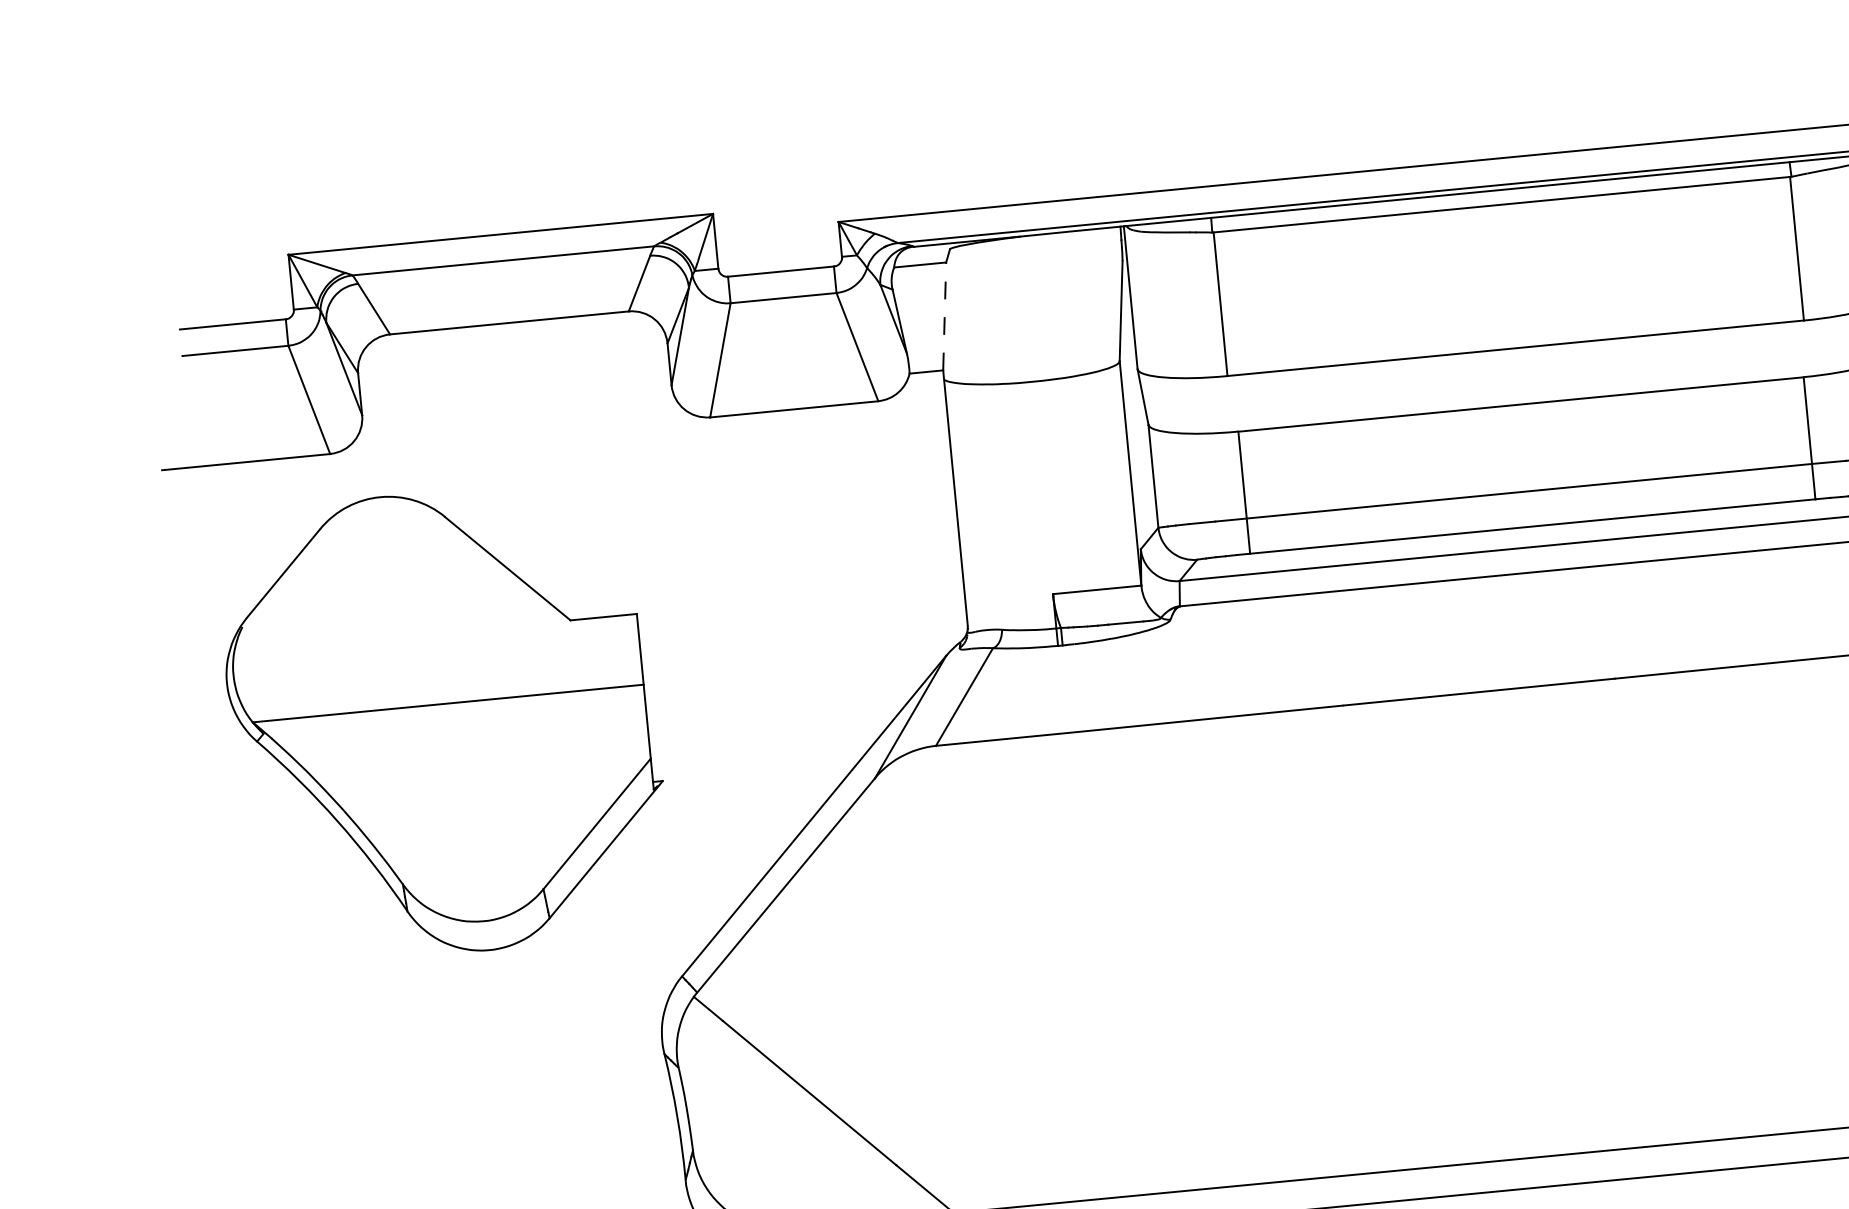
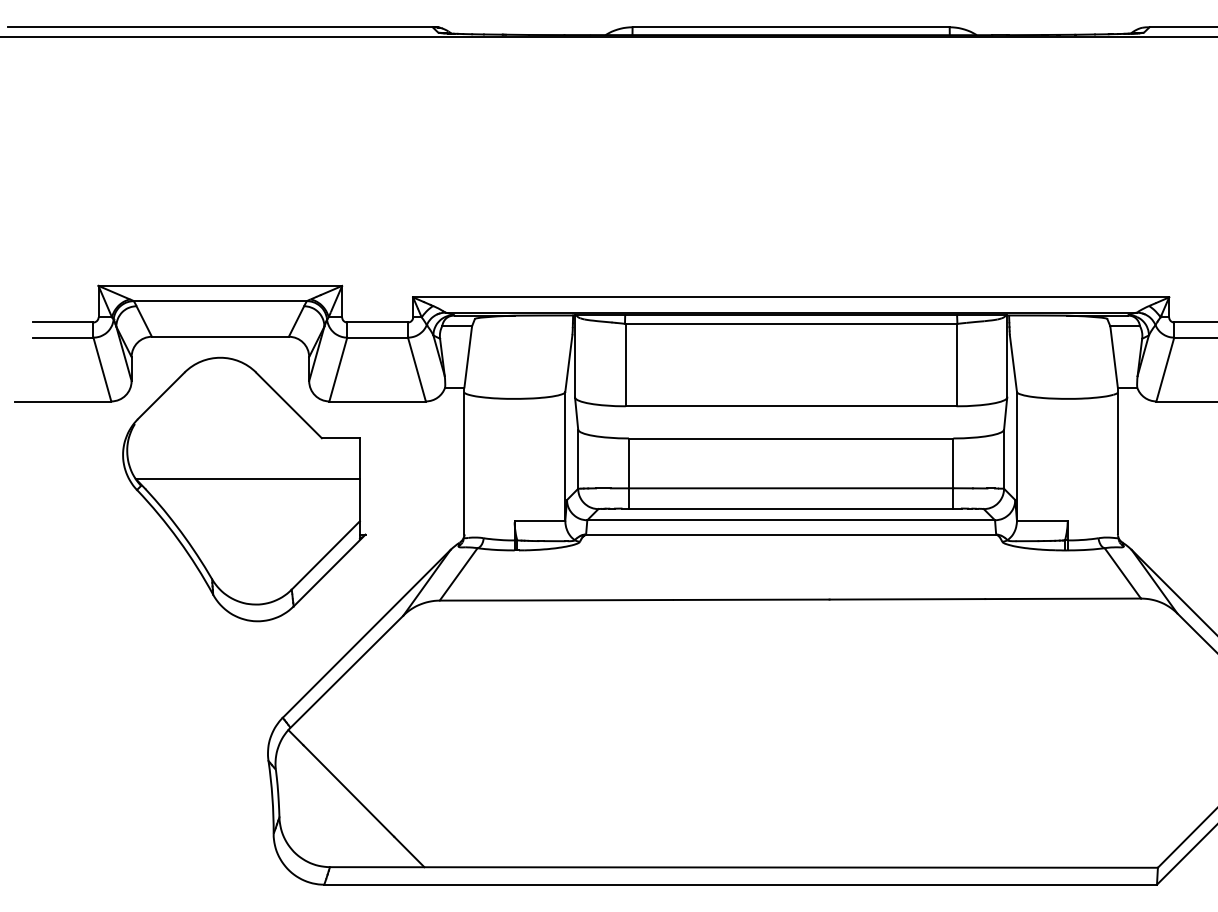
line: (945, 315) -> (468, 356), dashed -> solid
part: (444, 722) -> (244, 489), moved

